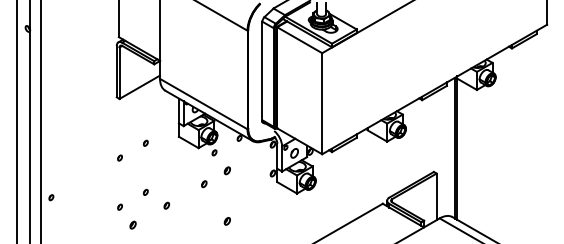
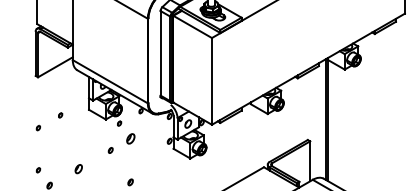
part: (226, 170) -> (129, 138), size x1.6
part: (145, 191) -> (60, 156), removed
part: (166, 205) -> (78, 168), size x1.6

